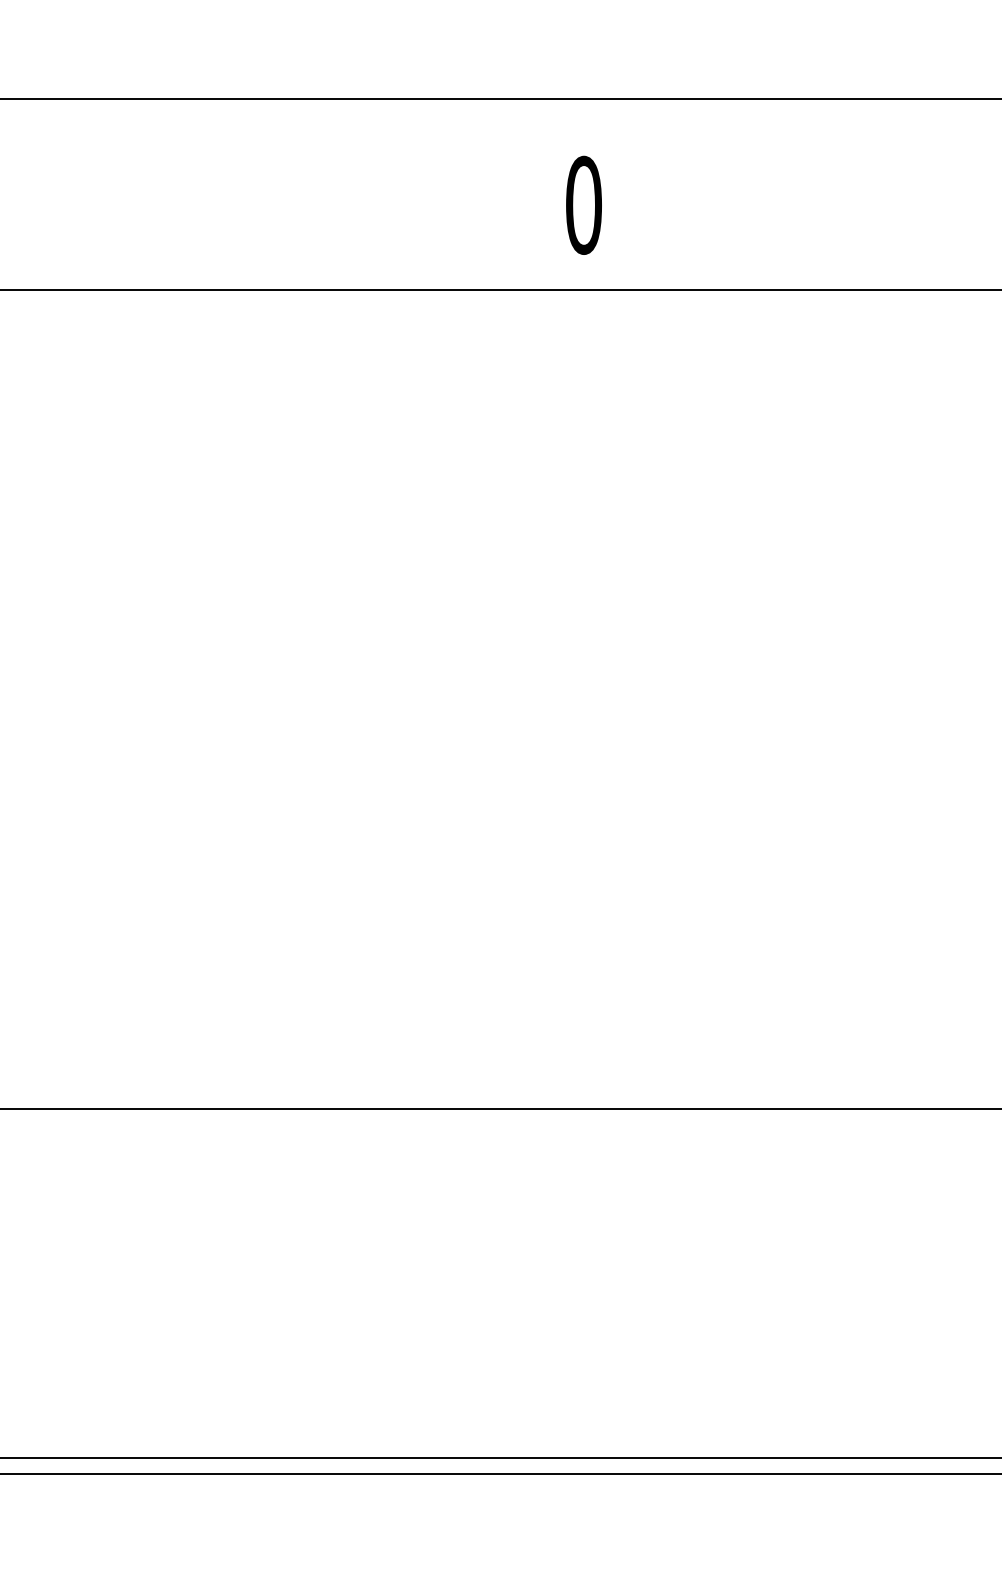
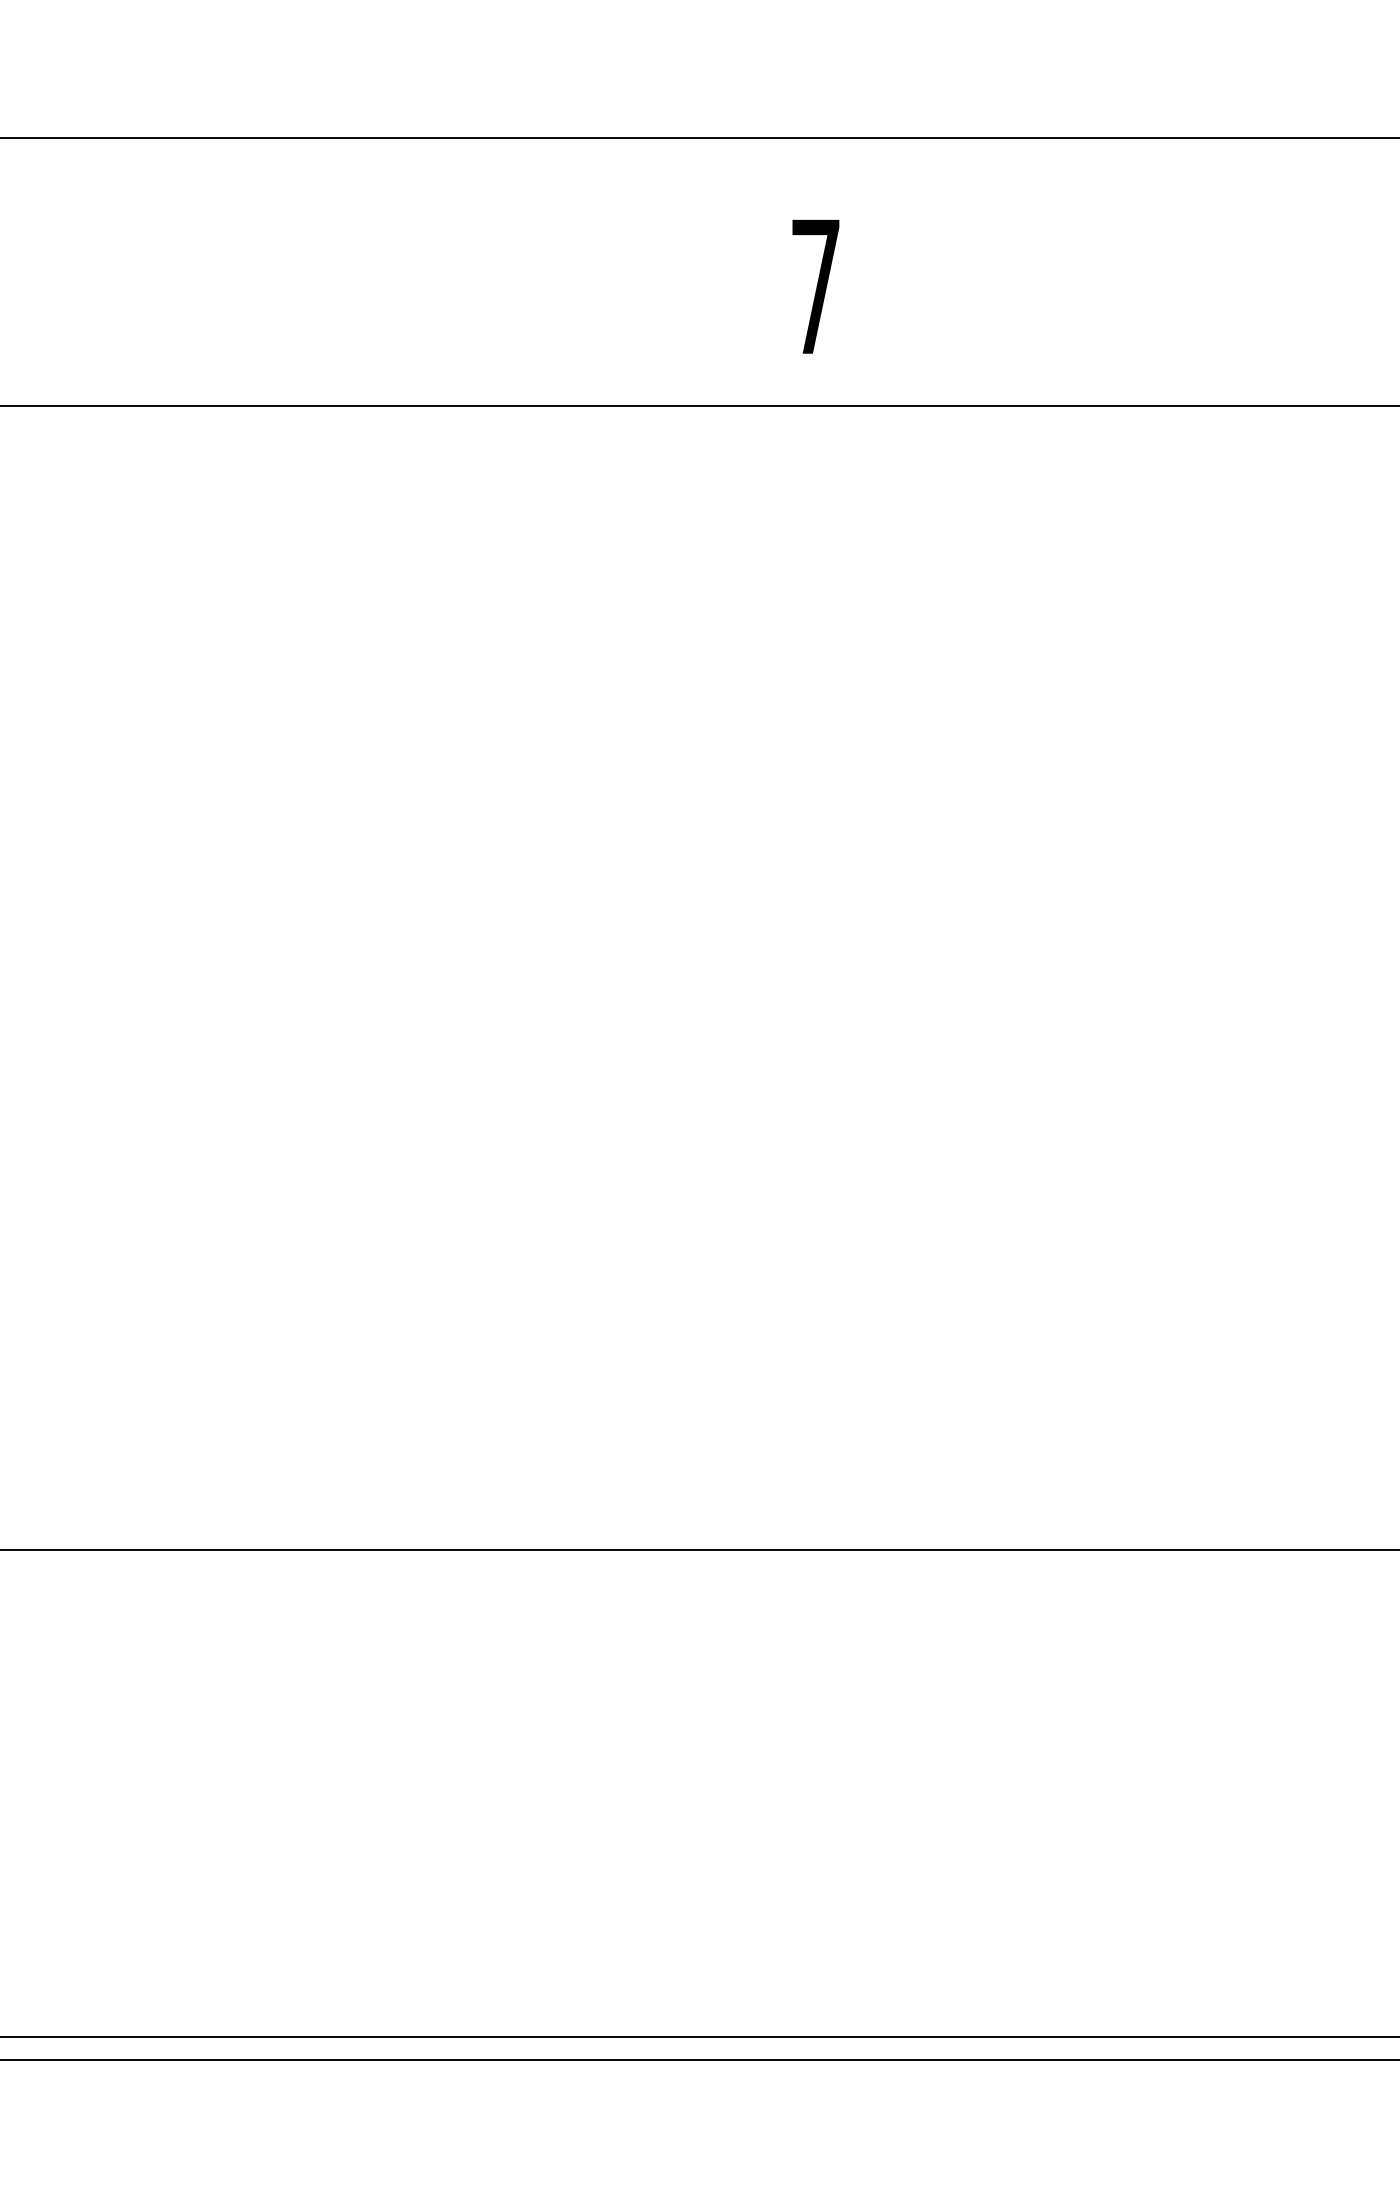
text: (584, 205) -> (816, 286), 0 -> 7

